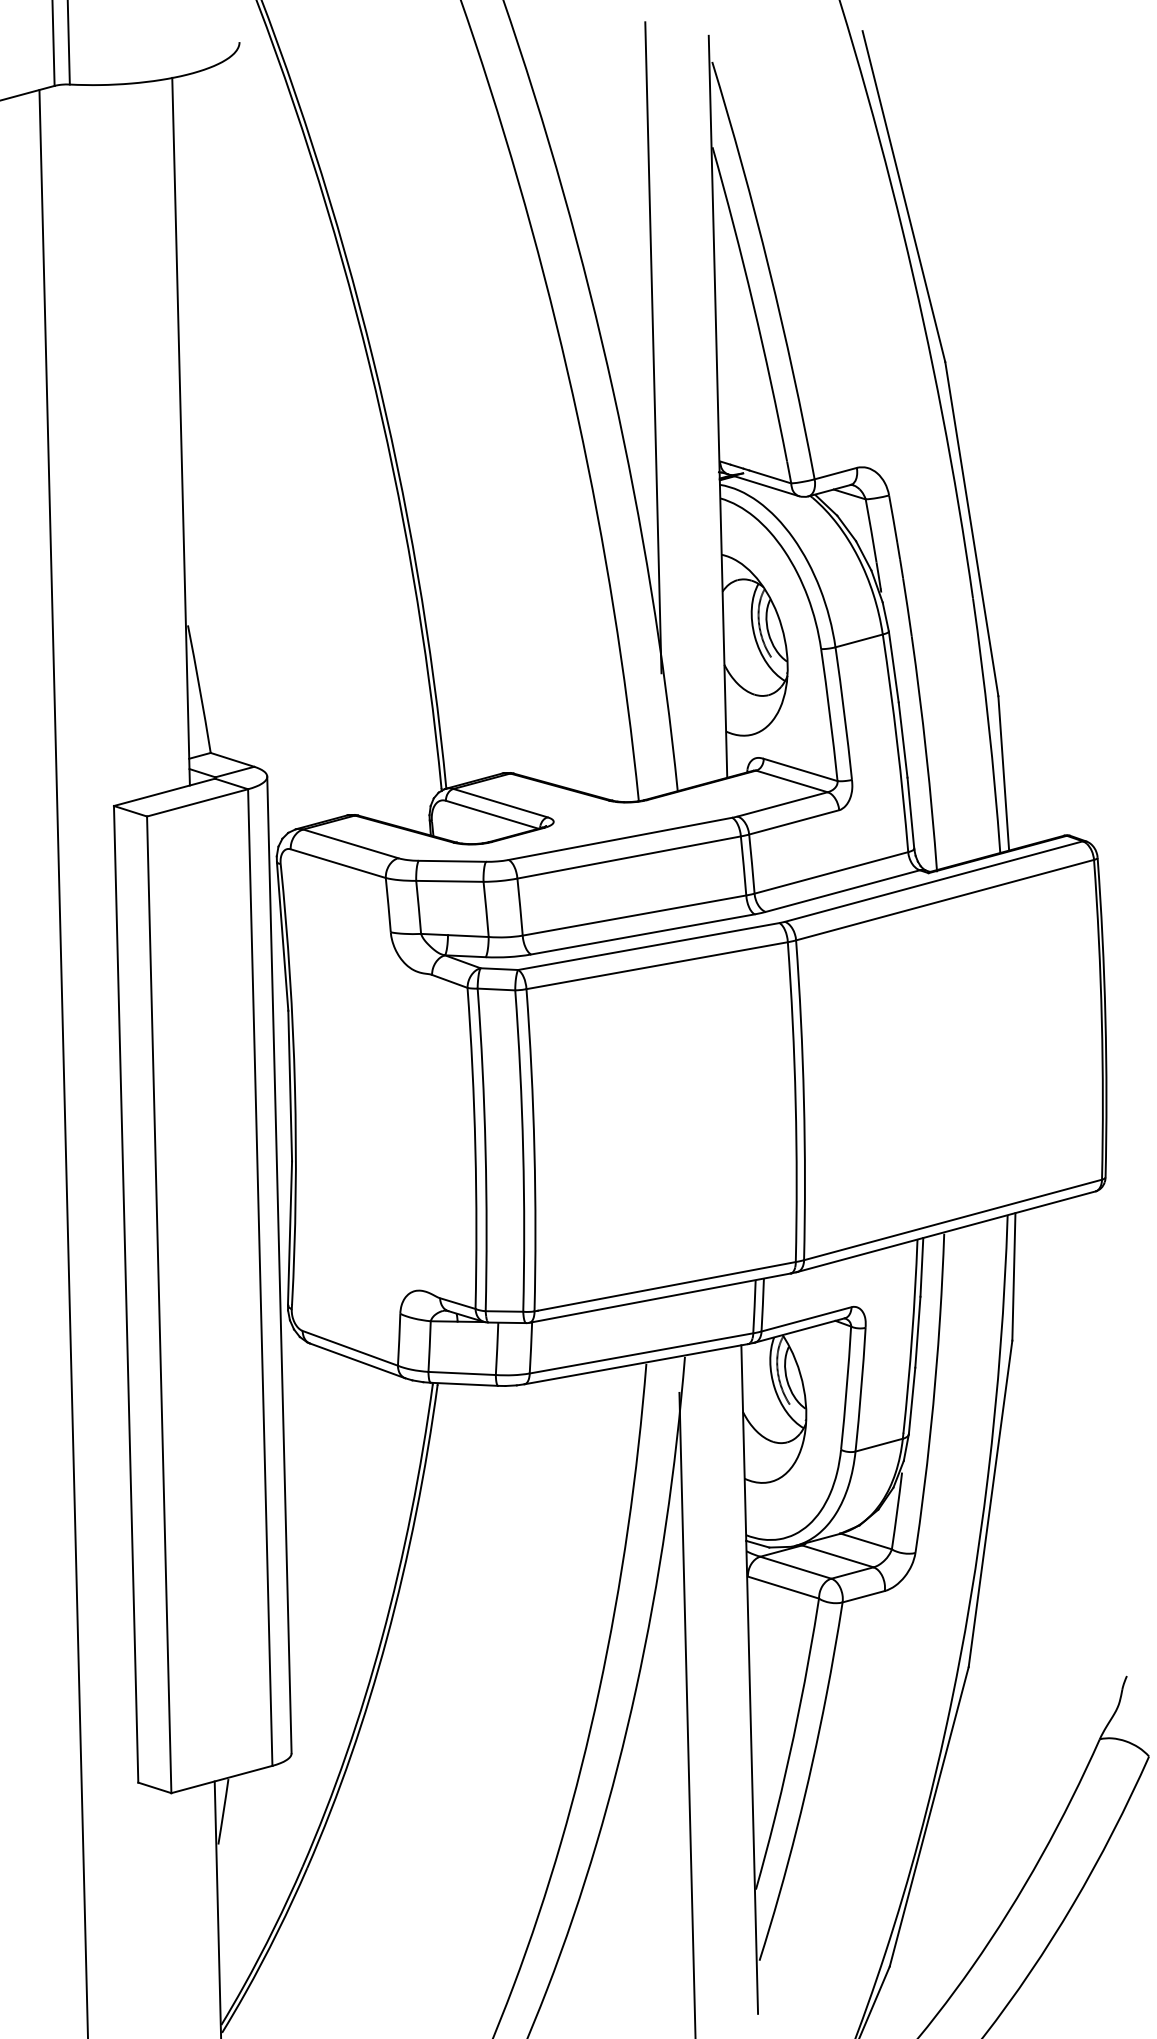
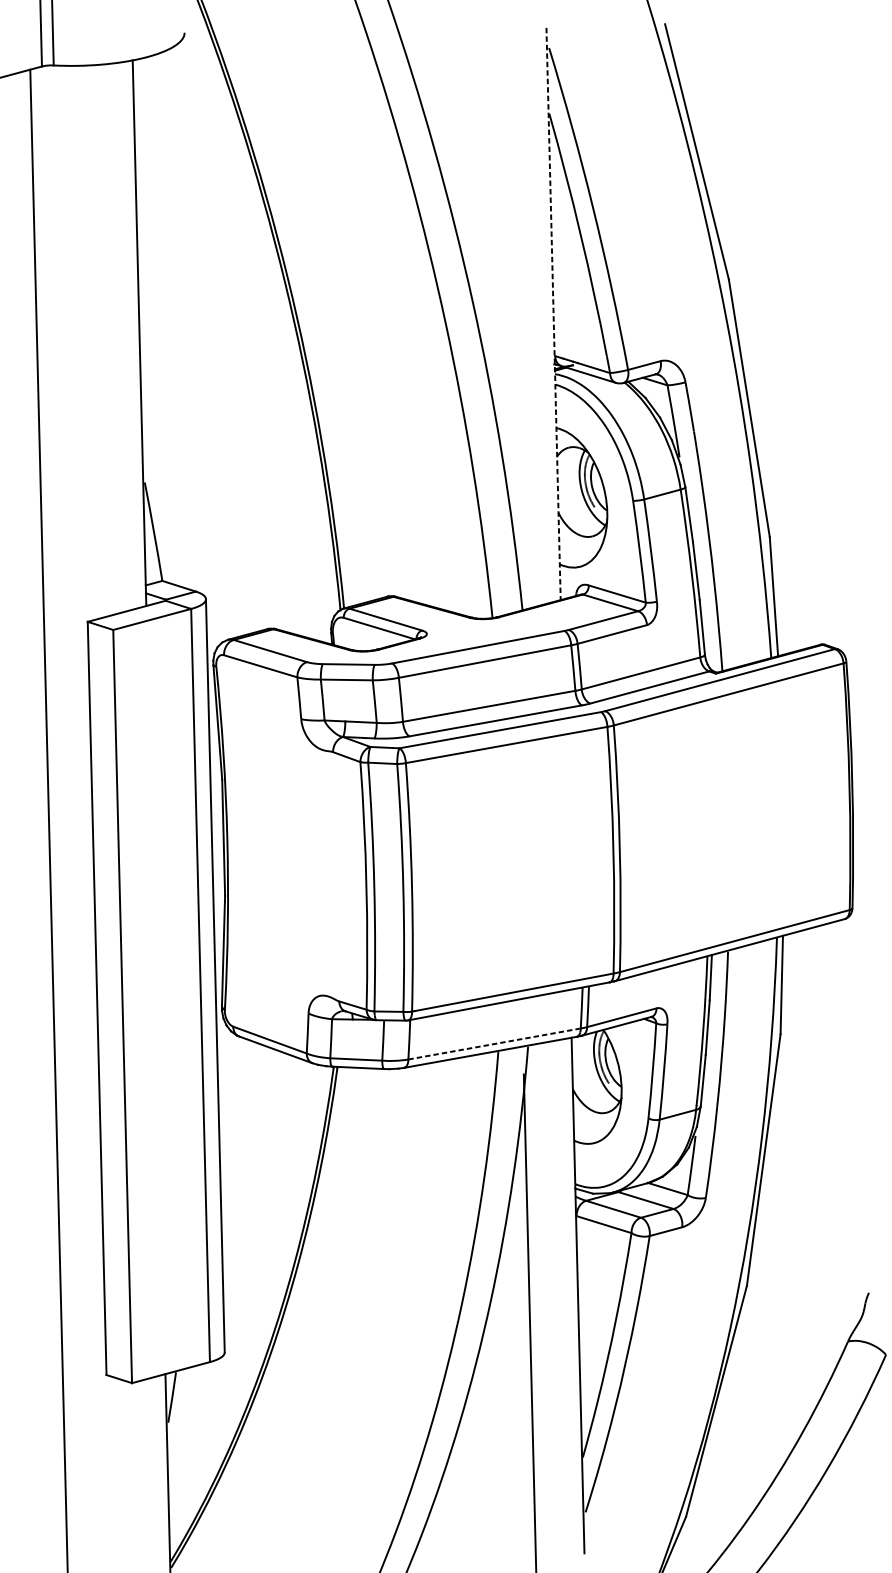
line: (653, 347) -> (503, 268), removed
line: (718, 407) -> (553, 314), solid -> dashed
line: (641, 1353) -> (494, 1044), solid -> dashed

